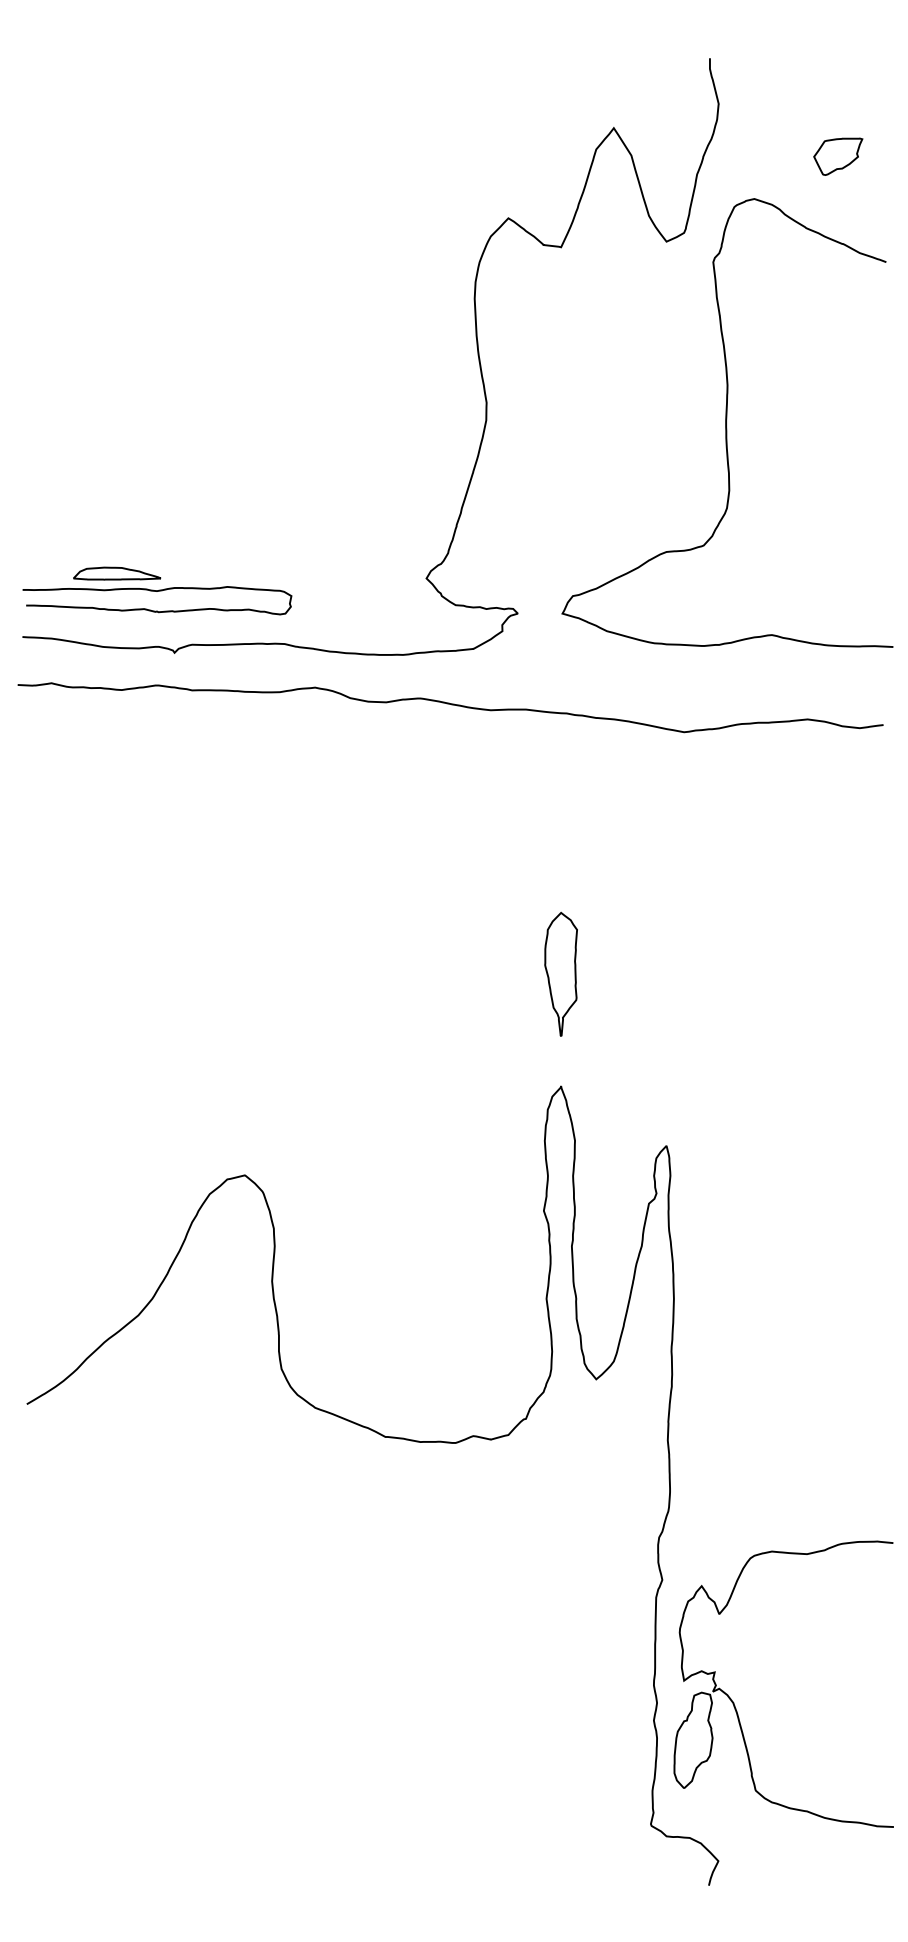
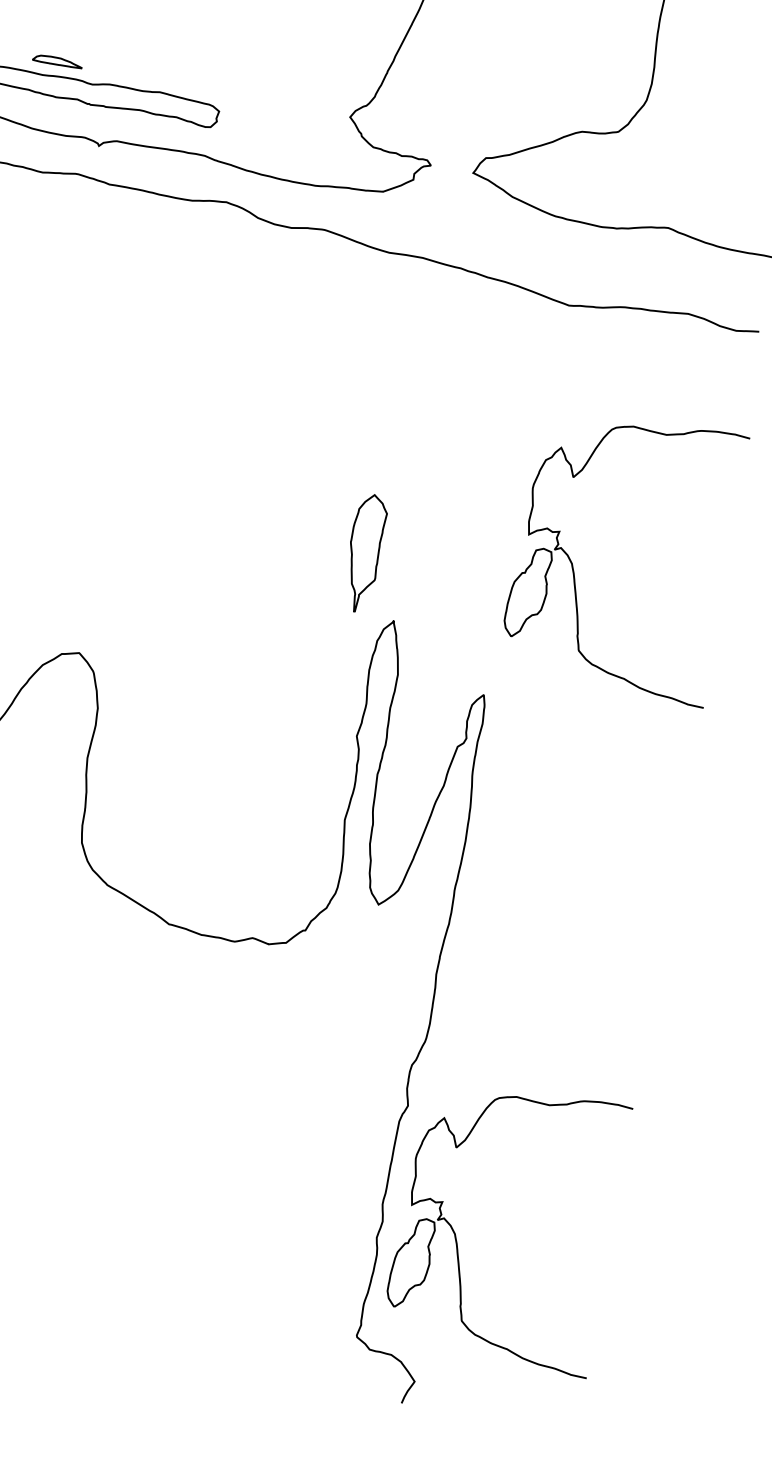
part: (117, 573) -> (57, 61), size x0.6
part: (560, 973) -> (364, 552), moved
part: (734, 995) -> (573, 563), added

